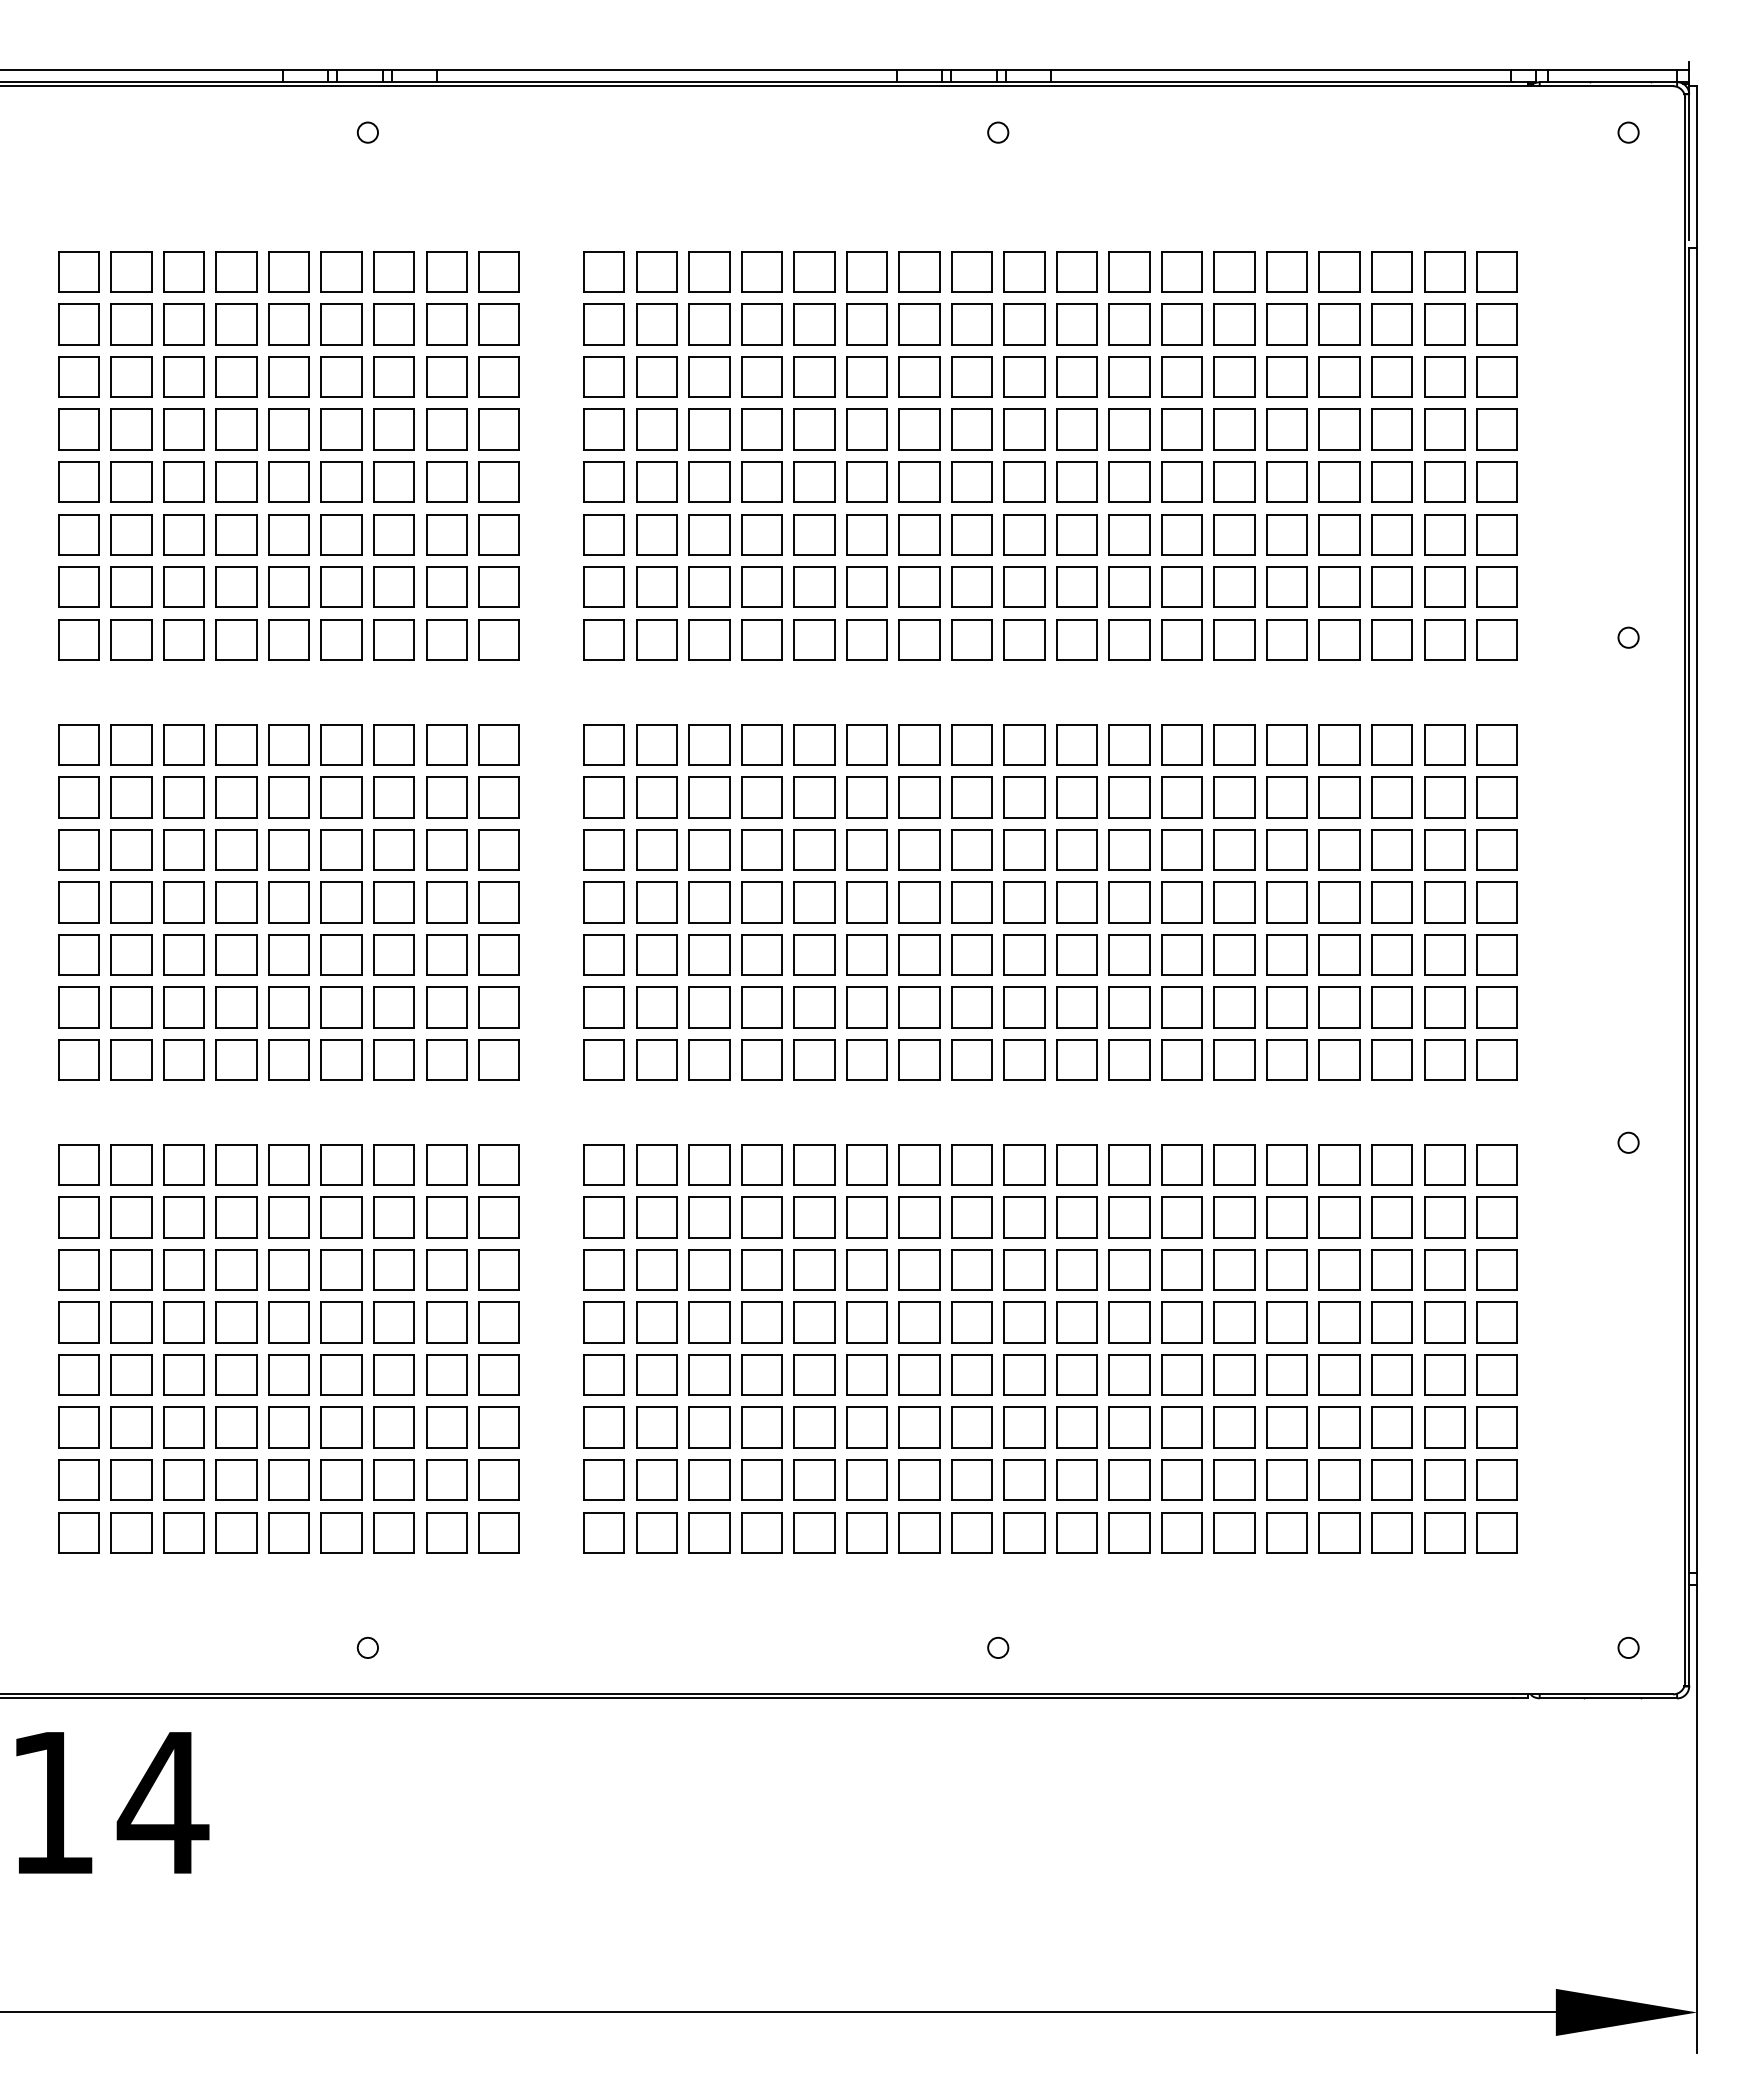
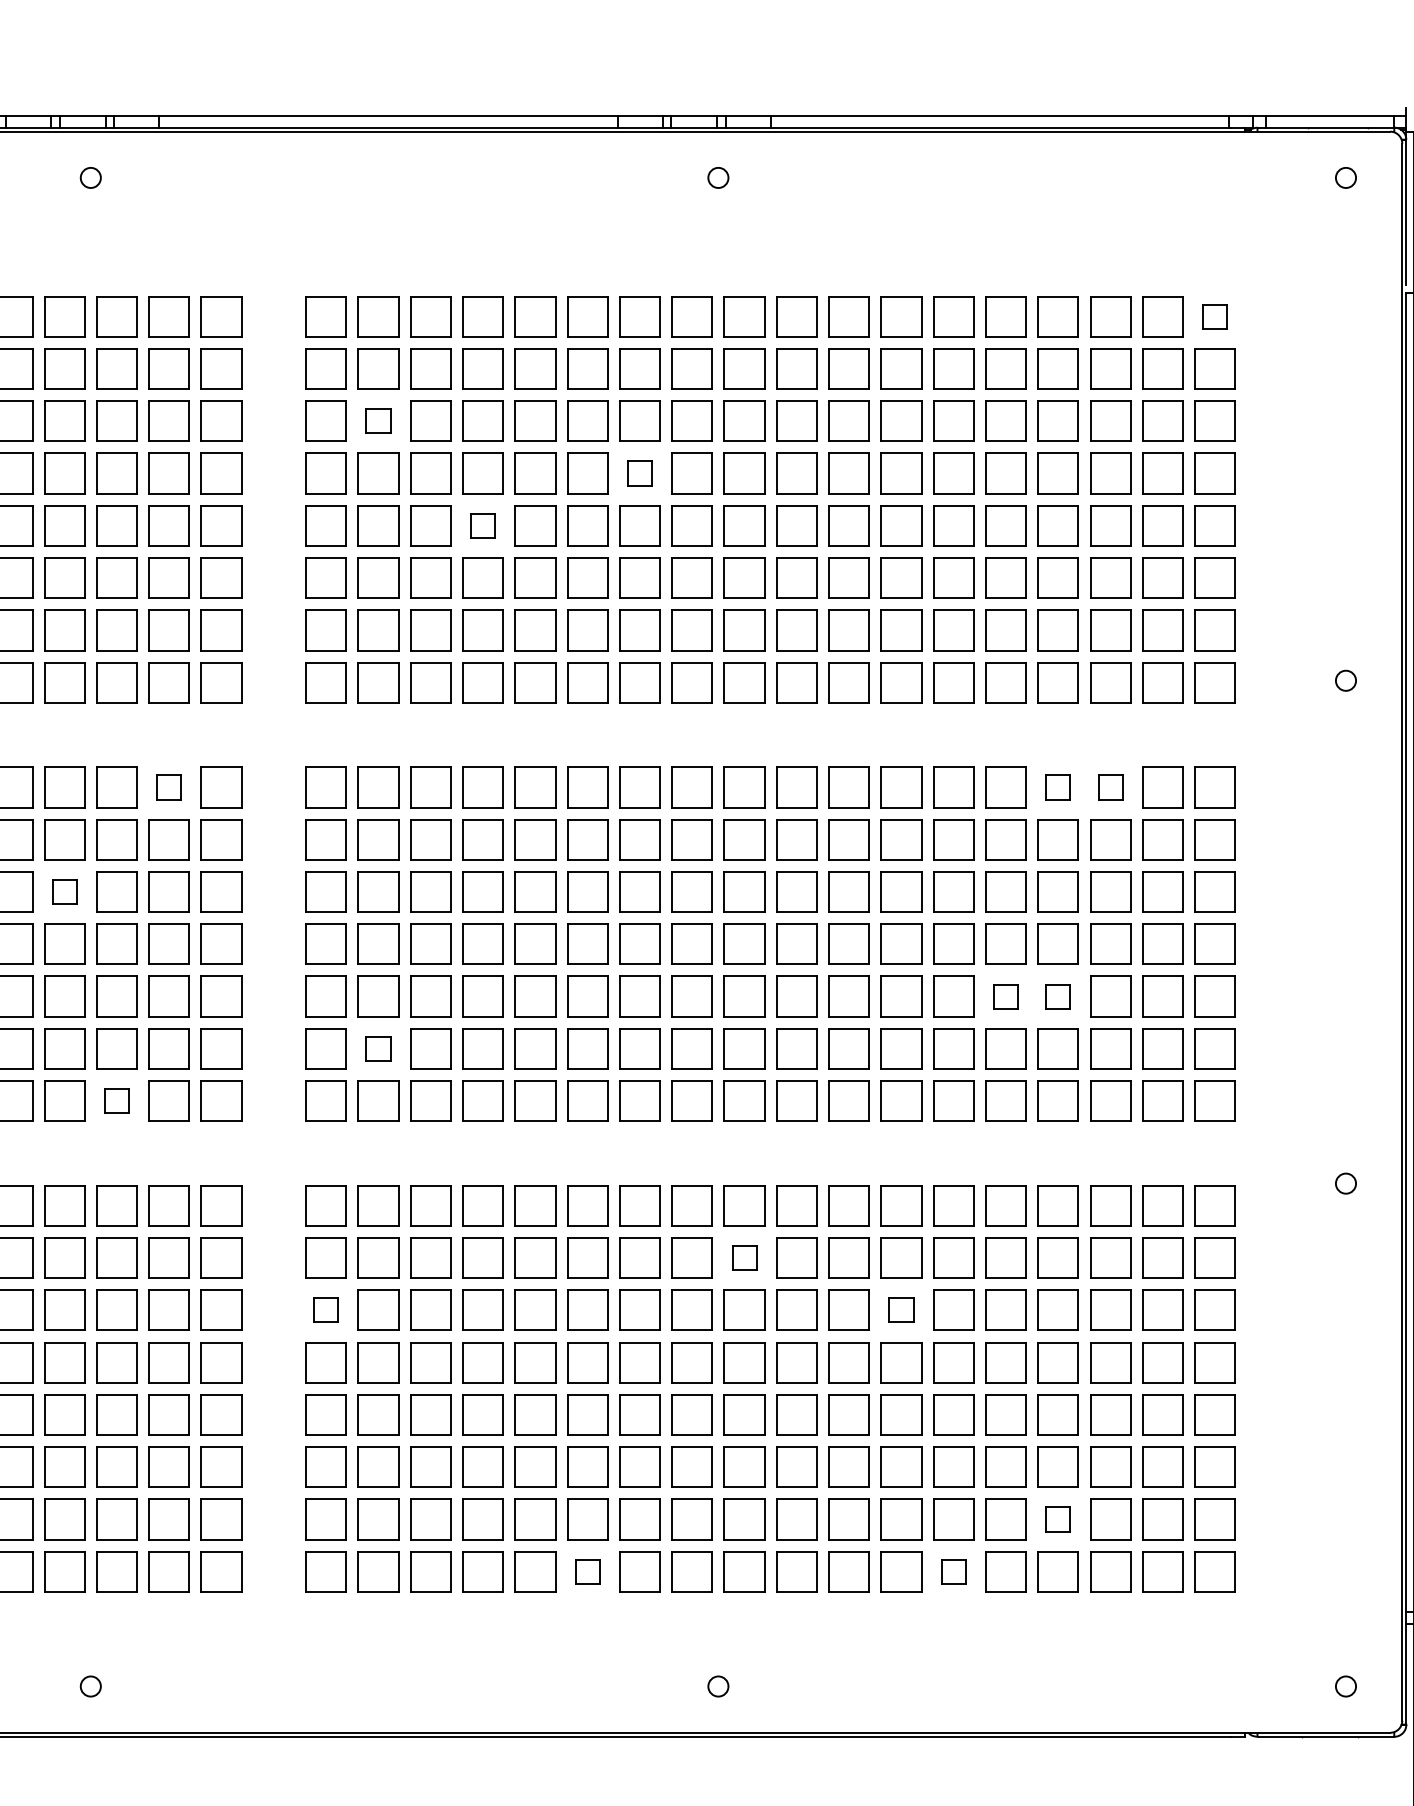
part: (1496, 271) -> (1214, 316), size x0.6
part: (656, 376) -> (378, 420), size x0.6
part: (919, 429) -> (640, 473), size x0.6
part: (761, 481) -> (482, 525), size x0.6
part: (446, 744) -> (169, 787), size x0.6
part: (1339, 744) -> (1058, 787), size x0.6
part: (1391, 744) -> (1109, 787), size x0.6
part: (341, 849) -> (64, 891), size x0.6
part: (1286, 954) -> (1005, 996), size x0.6
part: (1339, 954) -> (1058, 996), size x0.6
part: (656, 1007) -> (378, 1048), size x0.6
part: (393, 1059) -> (116, 1100), size x0.6
part: (1024, 1217) -> (744, 1258), size x0.6
part: (603, 1269) -> (325, 1309), size x0.6
part: (1181, 1269) -> (900, 1309), size x0.6
part: (1339, 1479) -> (1058, 1518), size x0.6
part: (866, 1532) -> (587, 1571), size x0.6
part: (1234, 1532) -> (953, 1571), size x0.6

